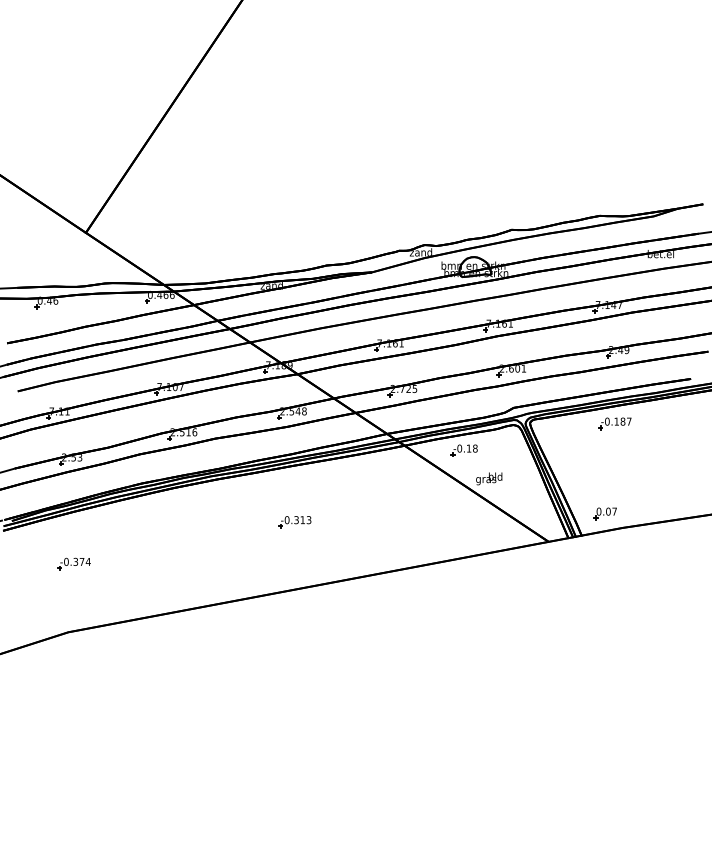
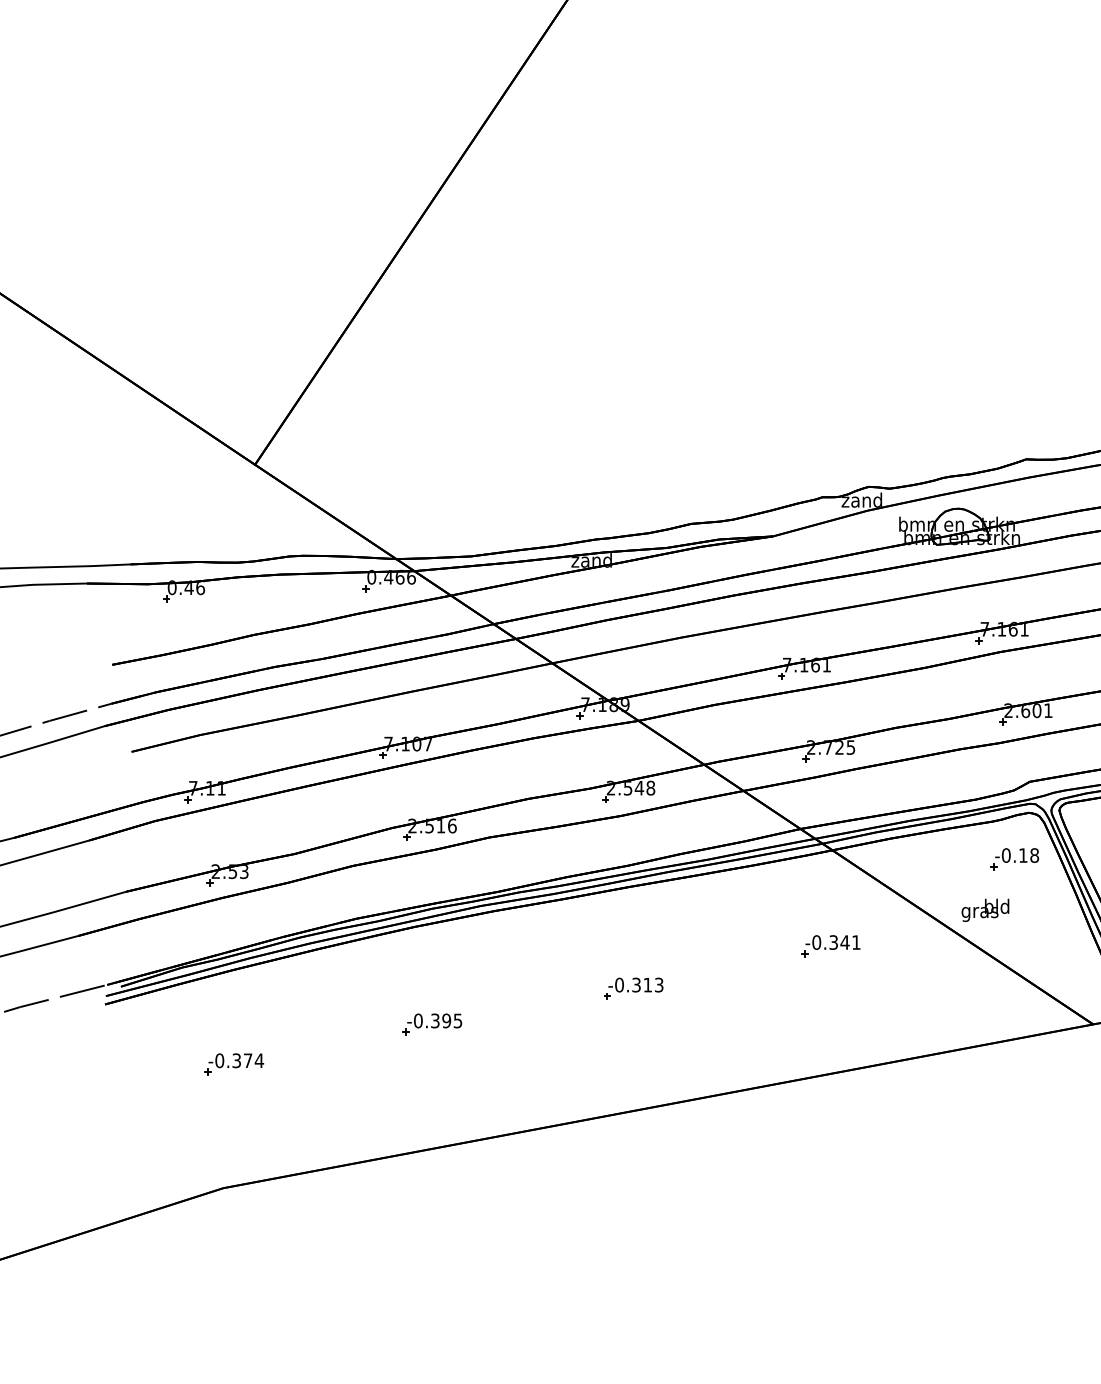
part: (463, 450) -> (1013, 858), moved
part: (403, 498) -> (830, 945), added
part: (183, 541) -> (431, 1023), added

